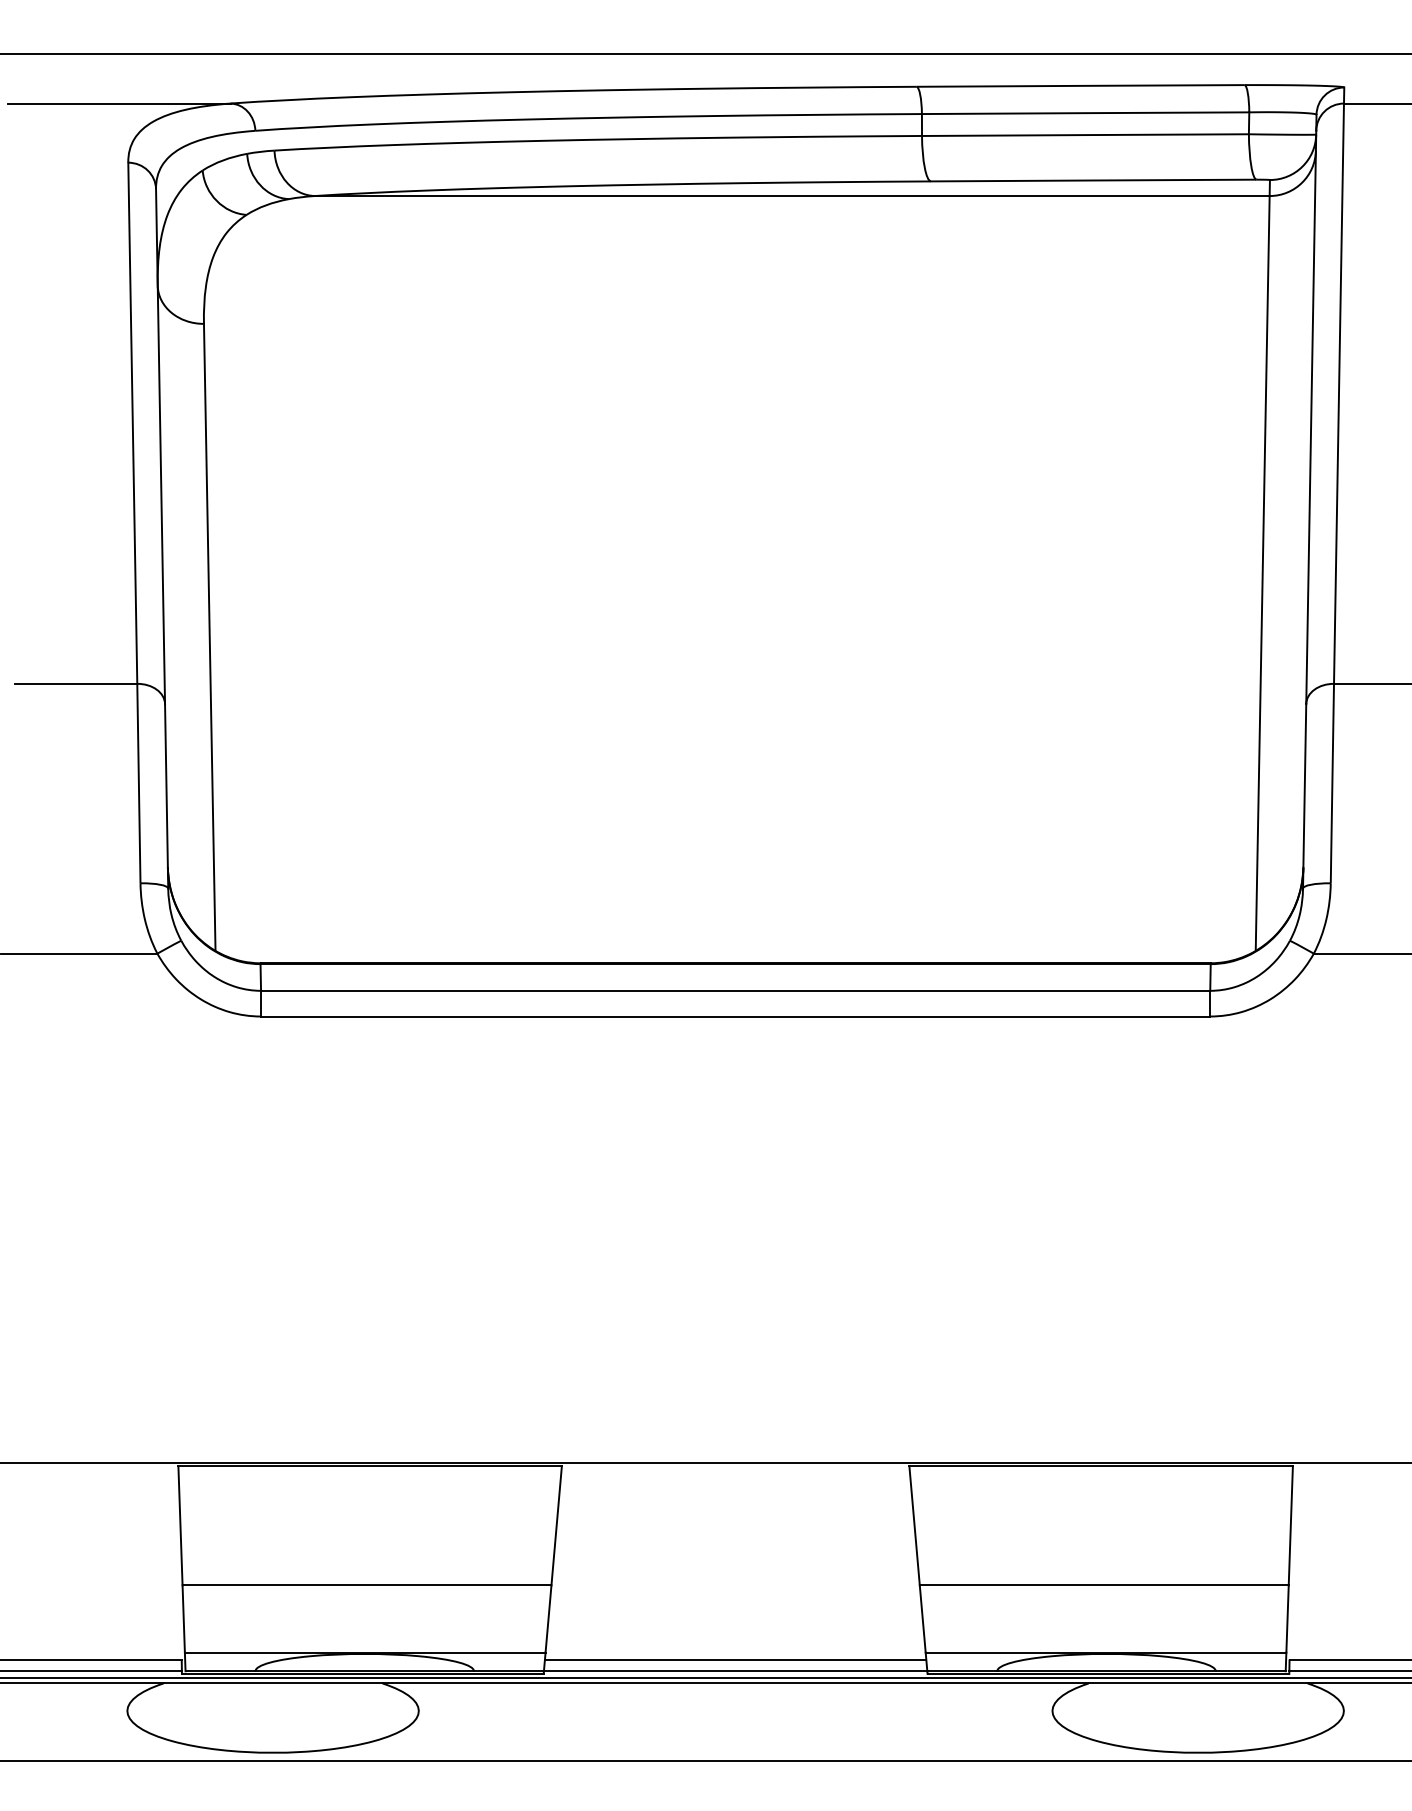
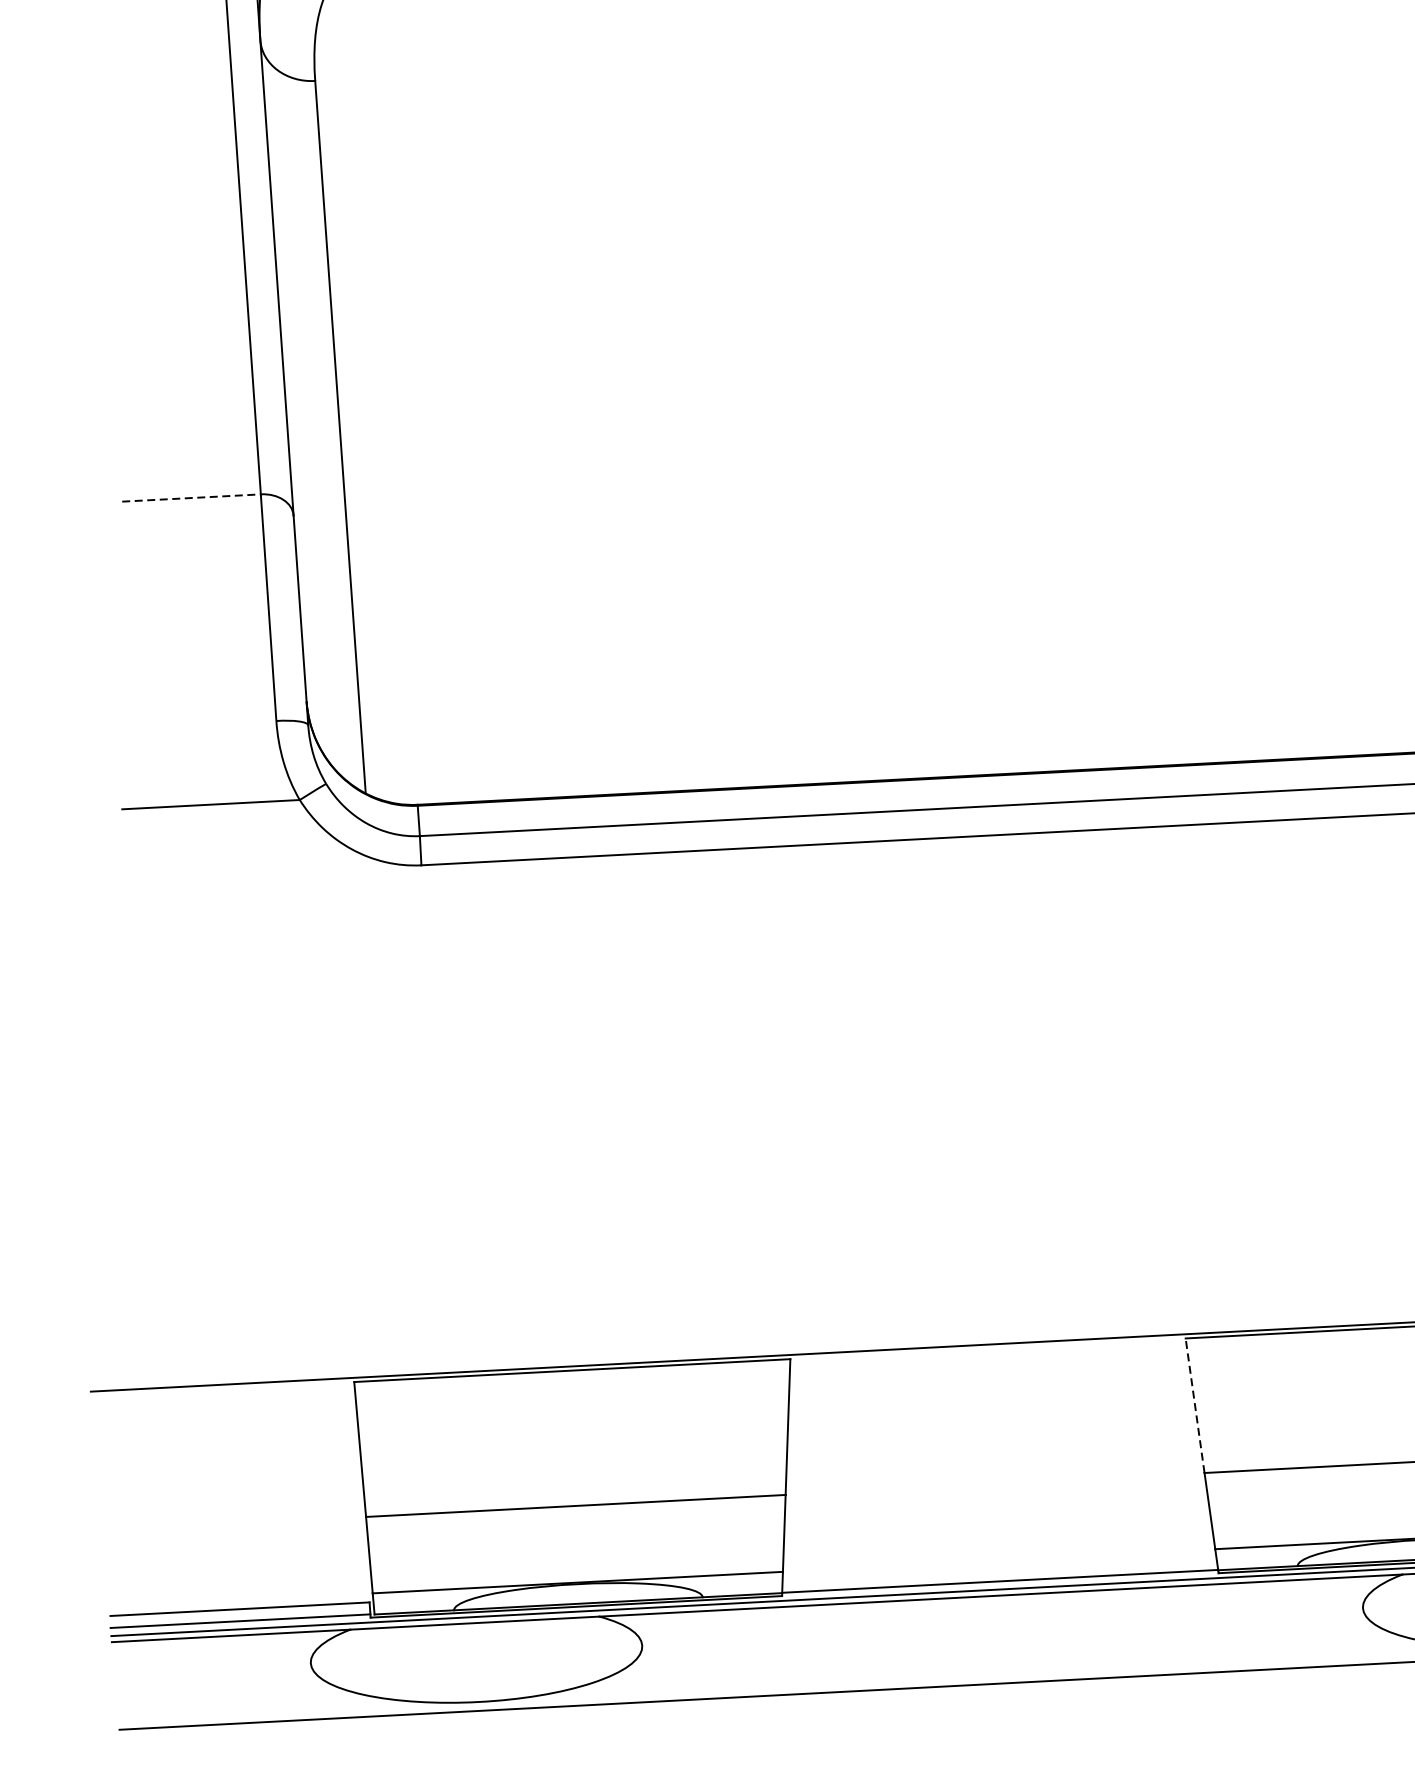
line: (76, 683) -> (191, 497), solid -> dashed
line: (914, 1525) -> (1194, 1405), solid -> dashed
line: (735, 1660) -> (999, 1569), removed

